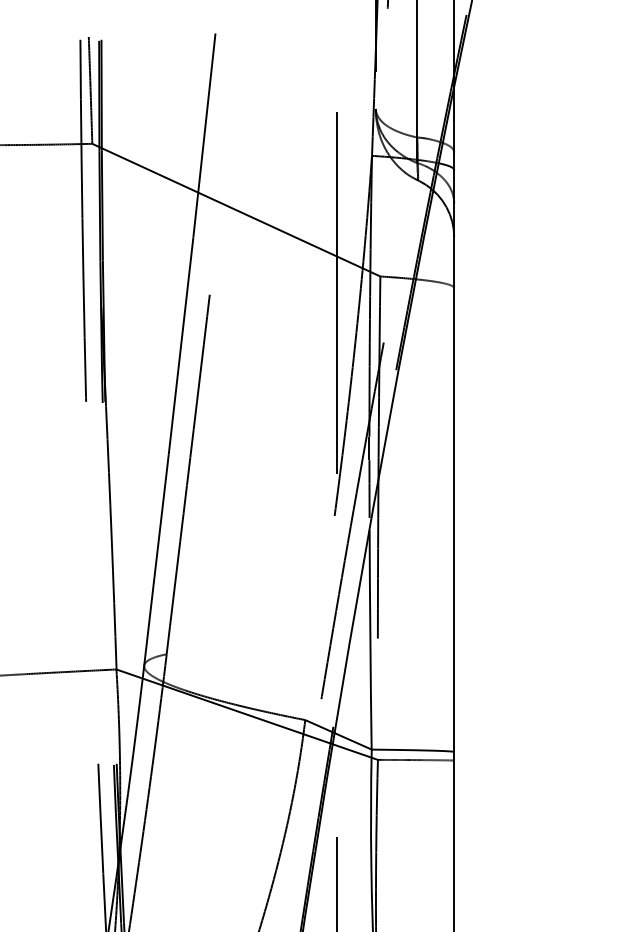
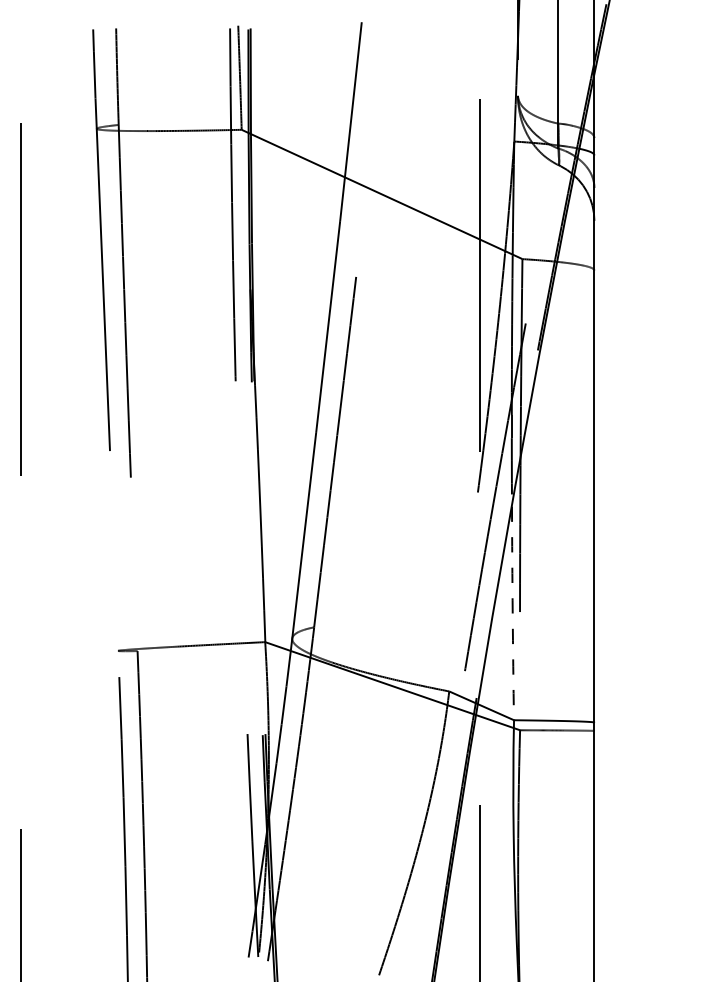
arc: (370, 640) -> (512, 613), solid -> dashed

